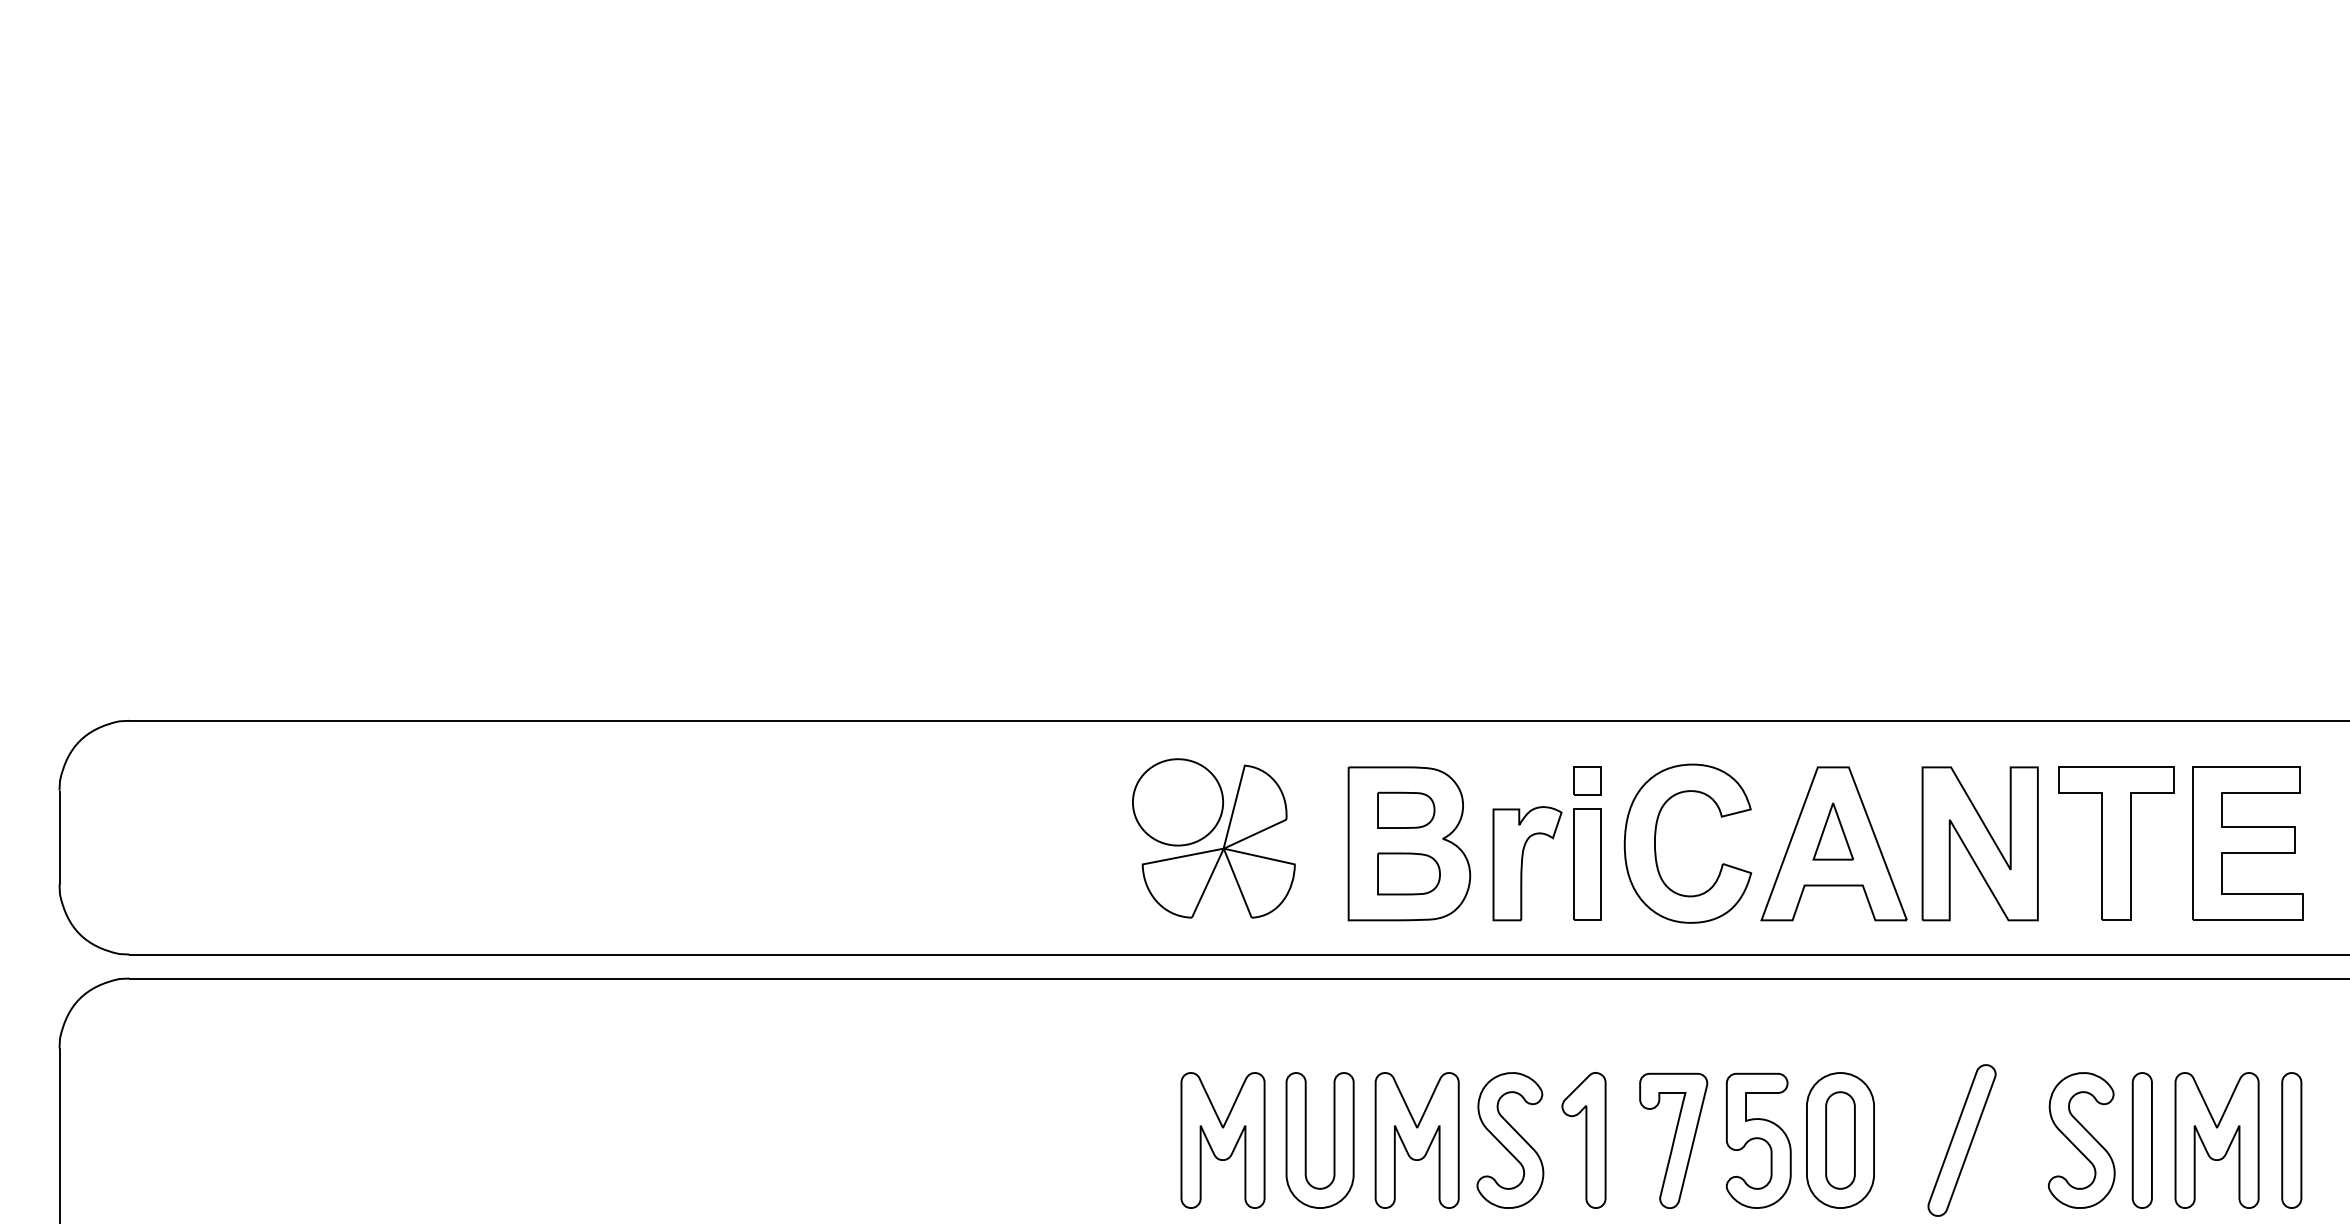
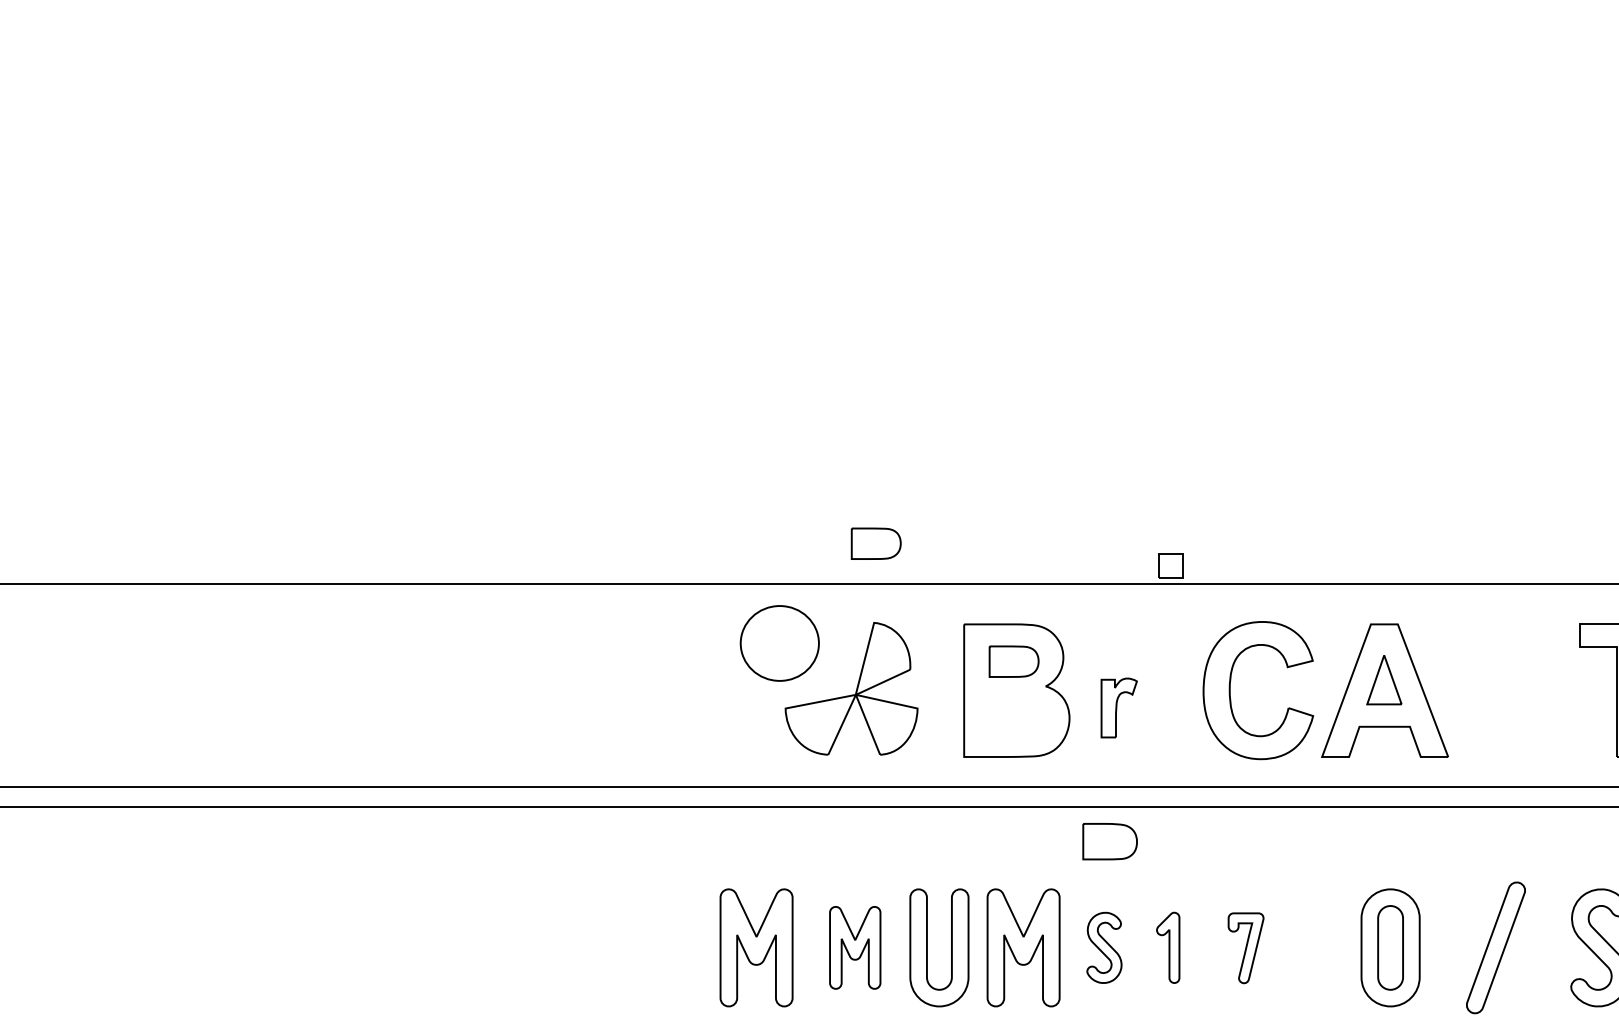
part: (1247, 673) -> (876, 542), added
part: (1587, 780) -> (1171, 565), moved
part: (1178, 802) -> (780, 643), moved
part: (1979, 843) -> (1511, 690), removed
part: (1527, 863) -> (1119, 707), size x0.6
part: (1587, 864) -> (1171, 708), removed
part: (1408, 873) -> (1109, 841), moved
part: (1108, 1140) -> (755, 947), added
part: (1222, 1140) -> (854, 947), size x0.7
part: (1510, 1140) -> (1104, 947), size x0.6
part: (1583, 1140) -> (1167, 947), size x0.6
part: (1673, 1140) -> (1245, 947), size x0.6
part: (1758, 1140) -> (1319, 947), removed

